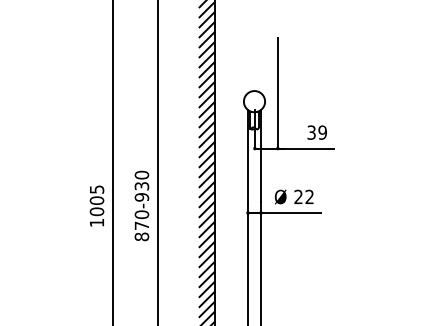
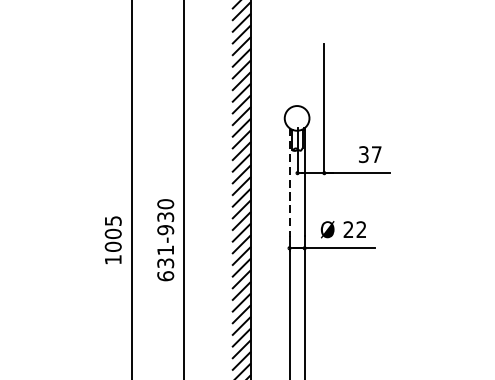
text: (322, 132) -> (376, 154), 39 -> 37
line: (248, 156) -> (290, 182), solid -> dashed
text: (141, 225) -> (165, 262), 870-930 -> 631-930

